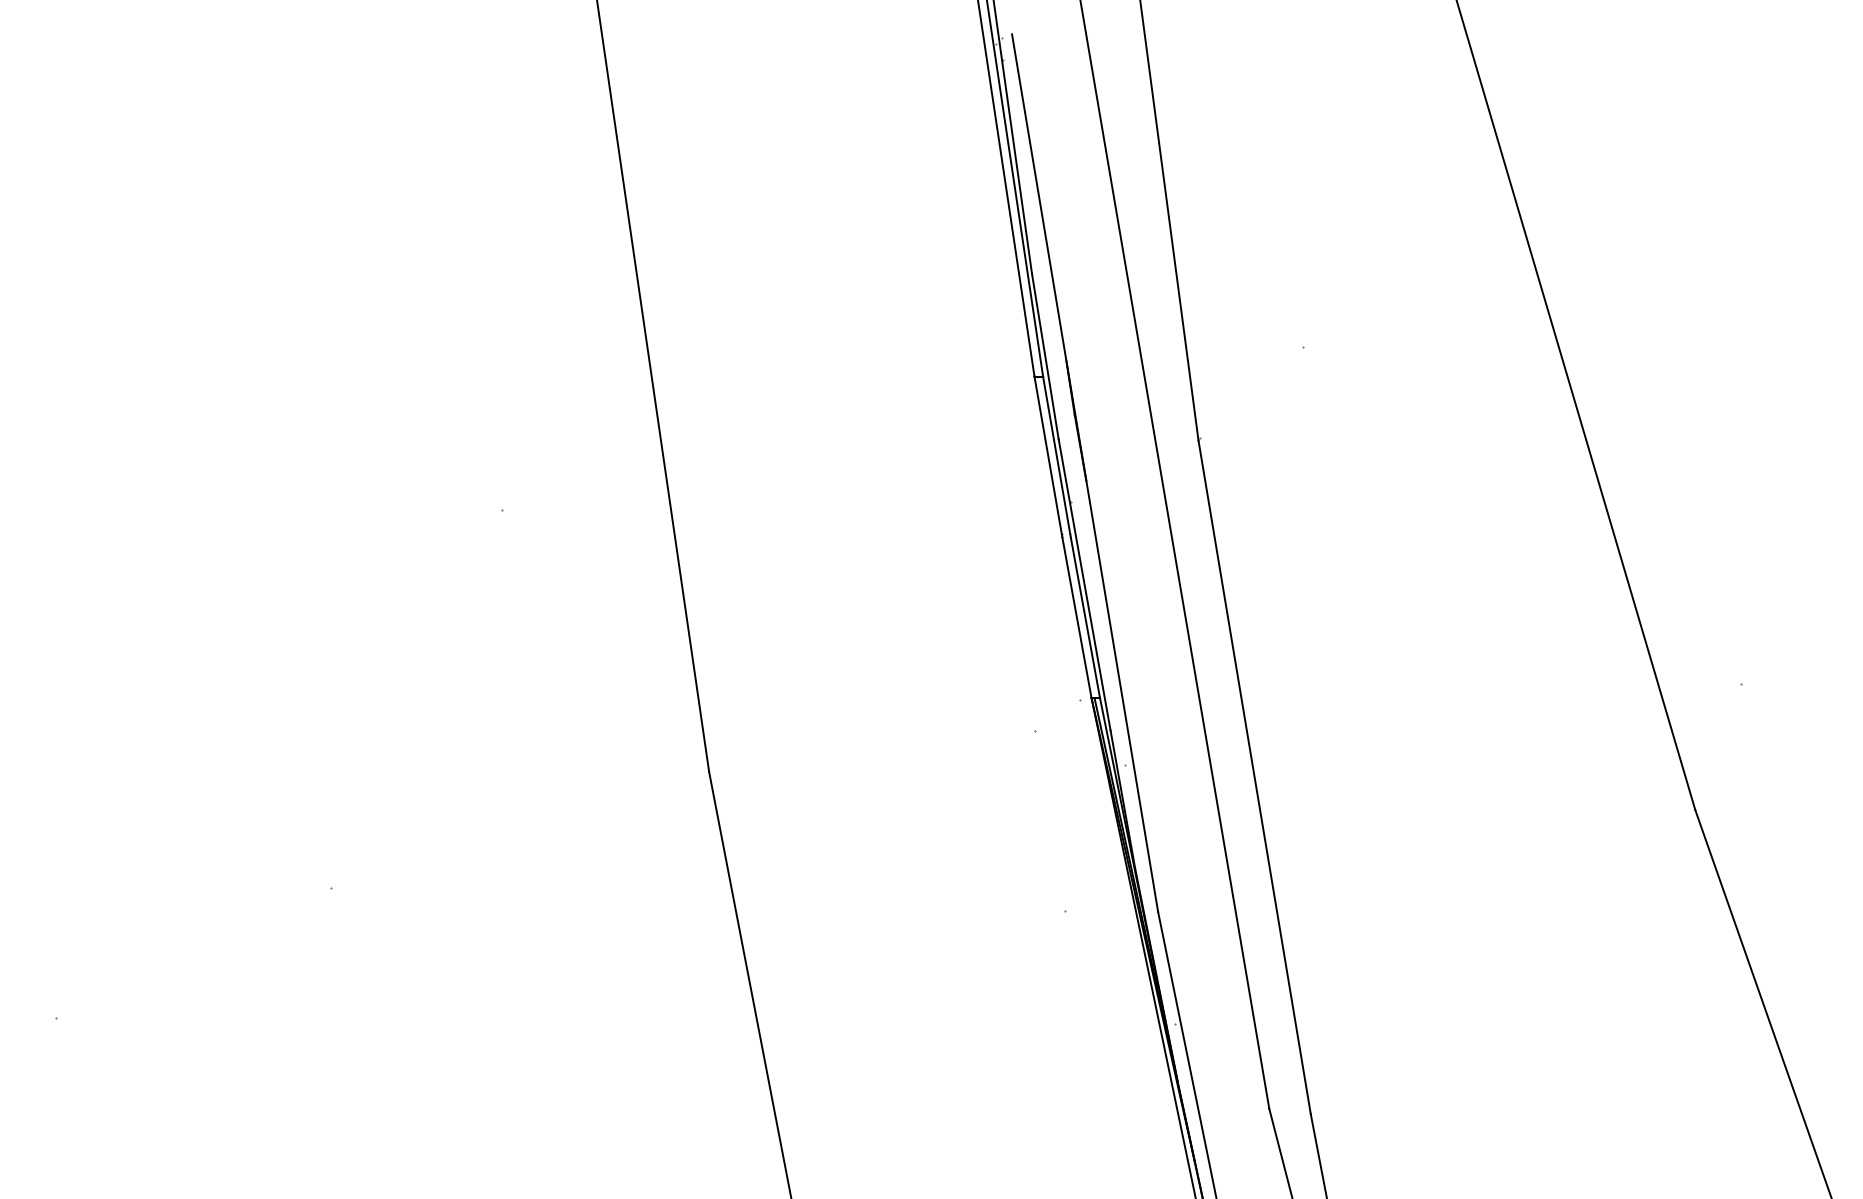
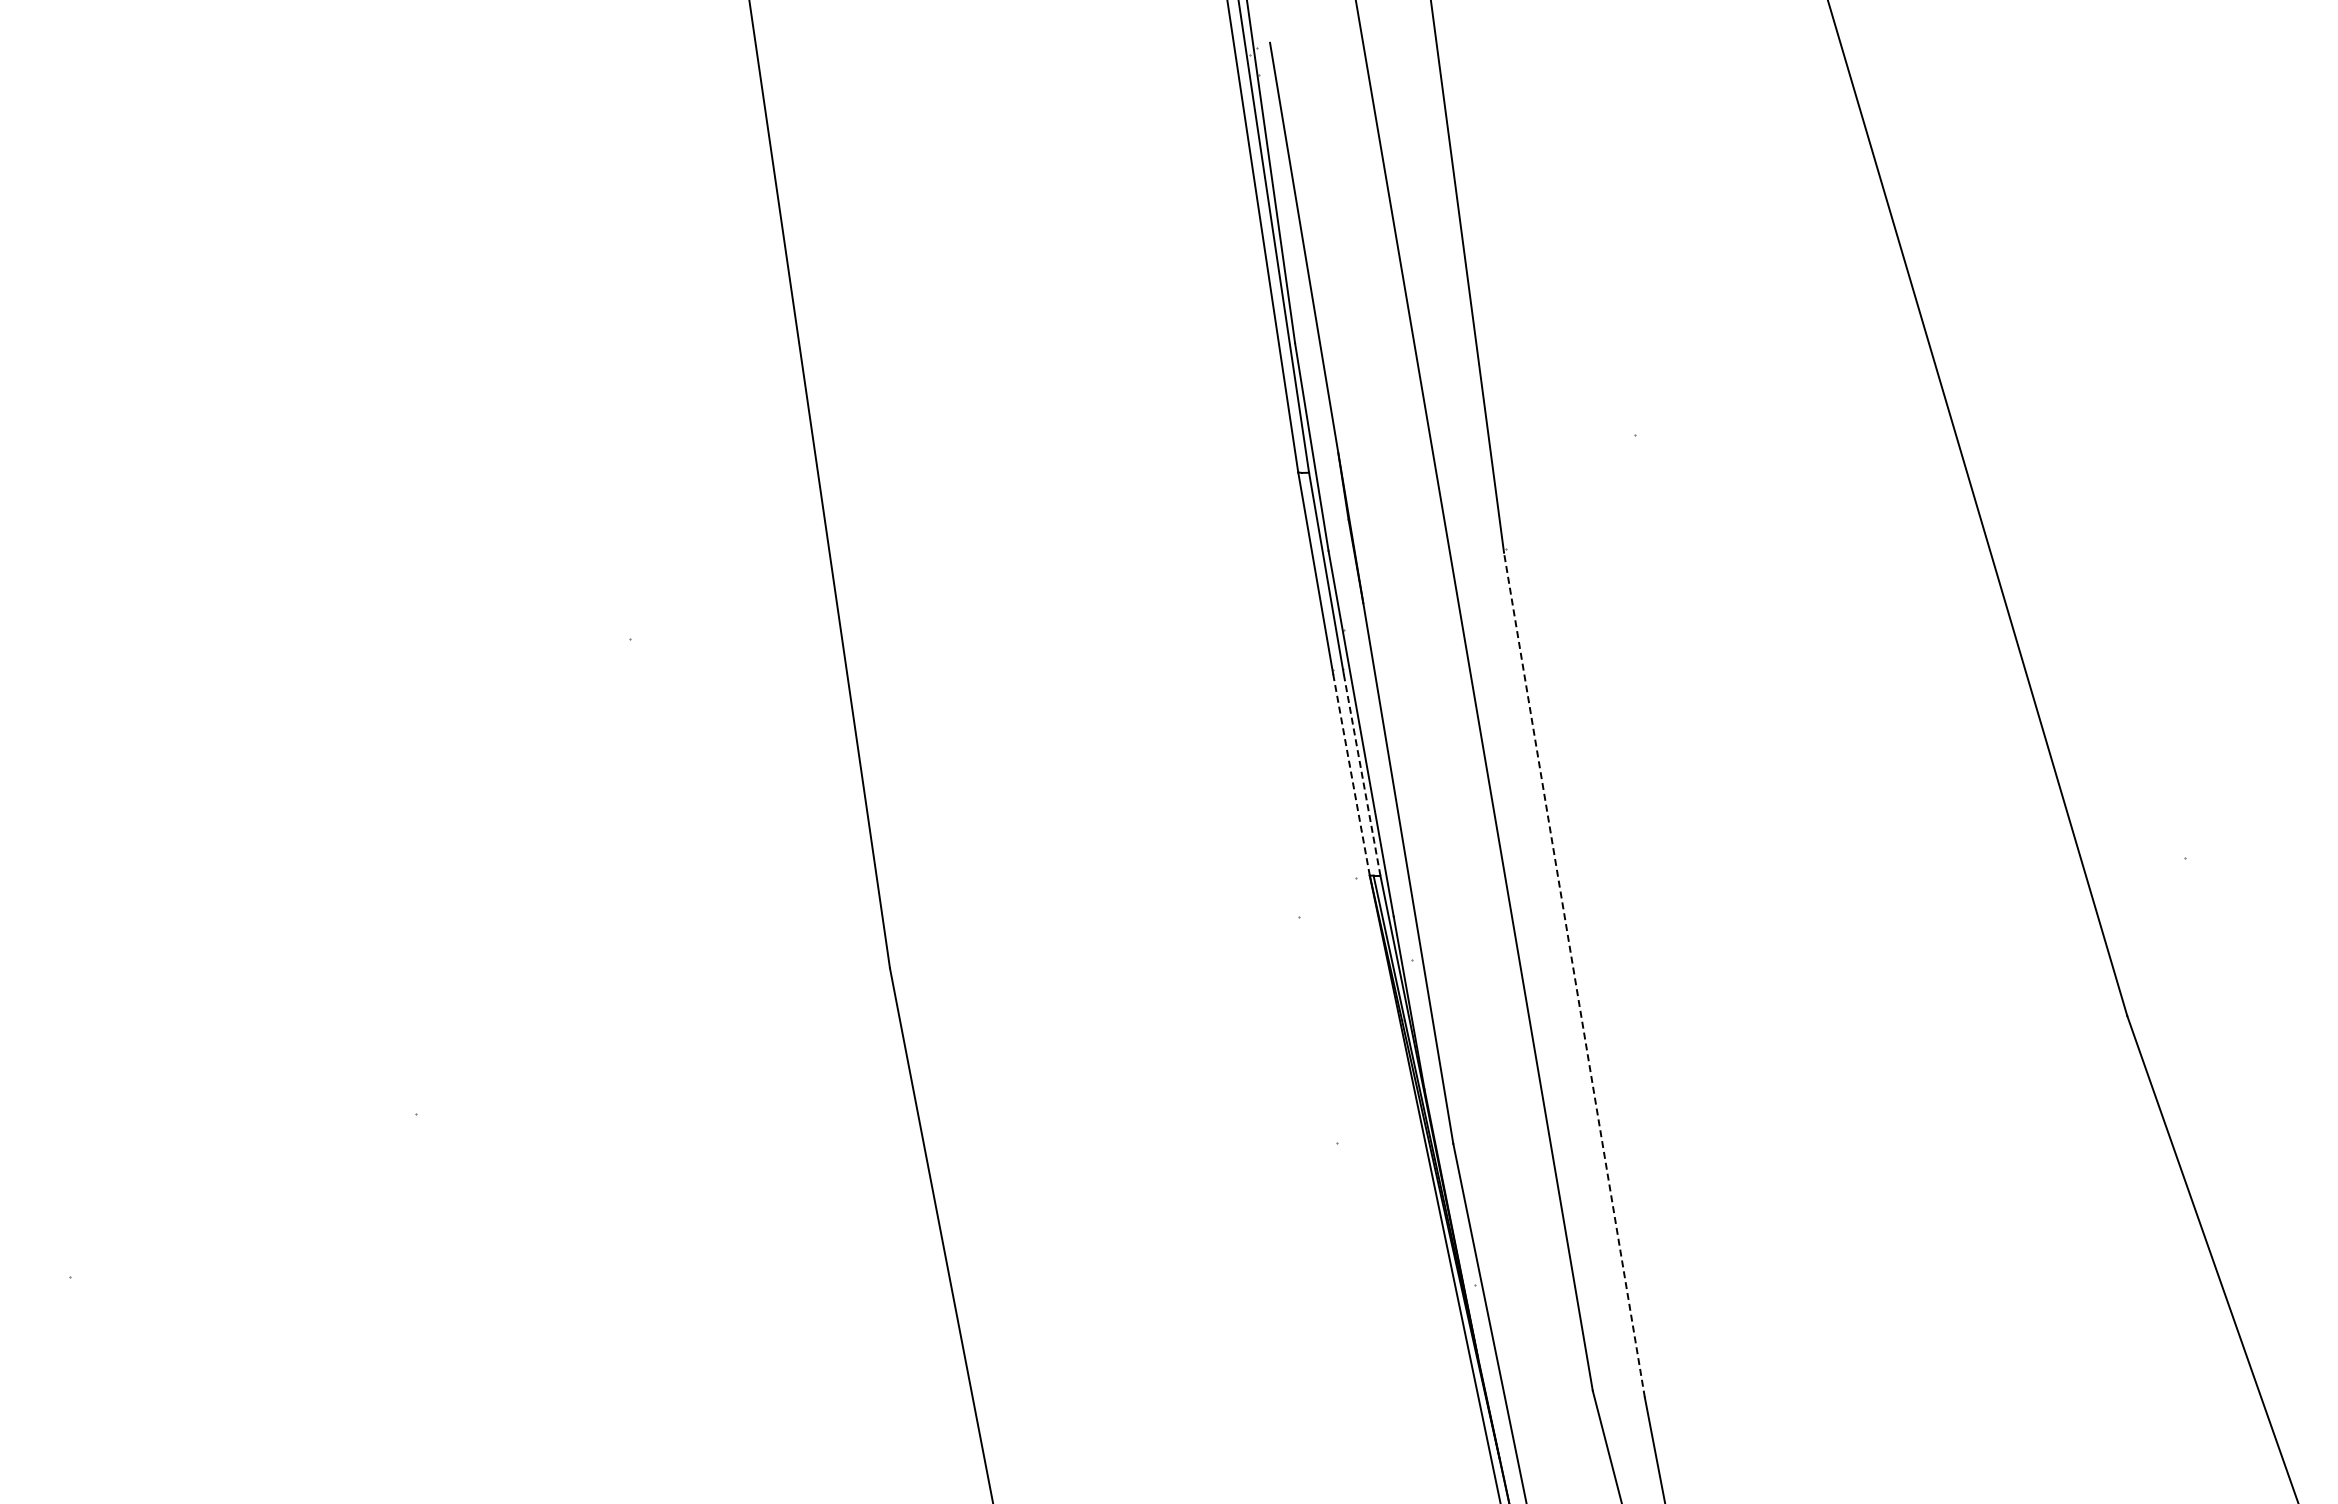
line: (1076, 618) -> (1351, 775), solid -> dashed
line: (1085, 618) -> (1362, 775), solid -> dashed
line: (1254, 776) -> (1574, 974), solid -> dashed

